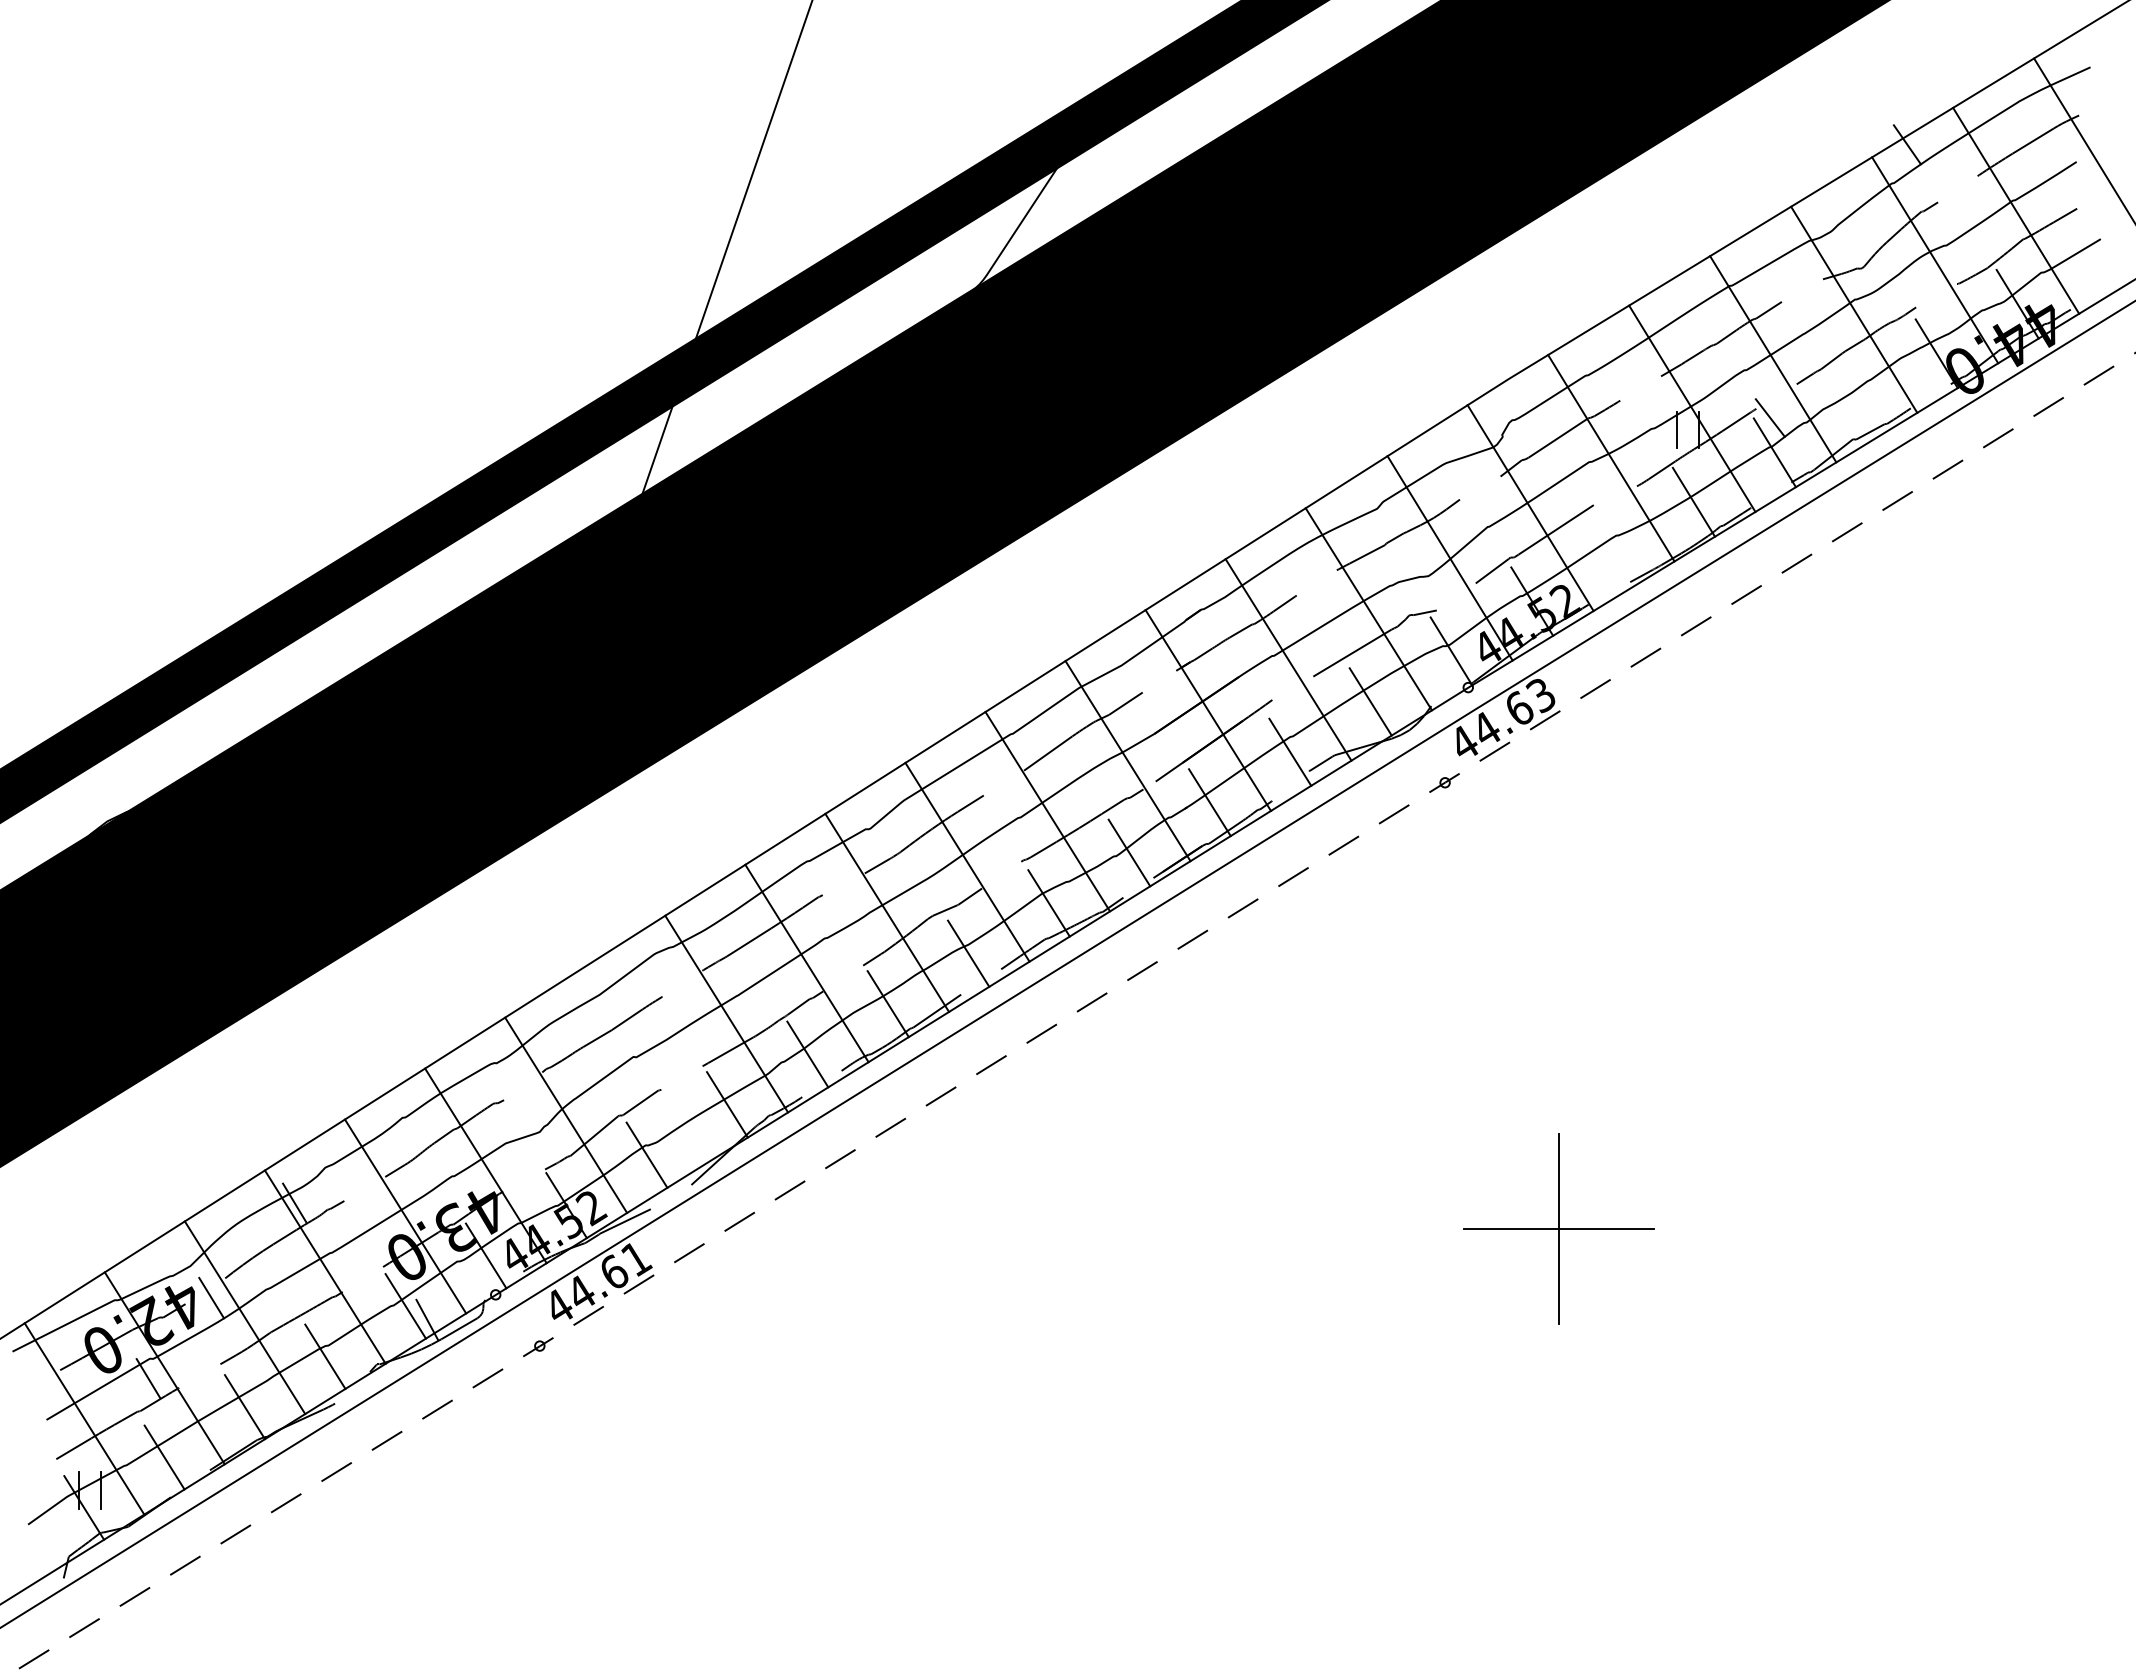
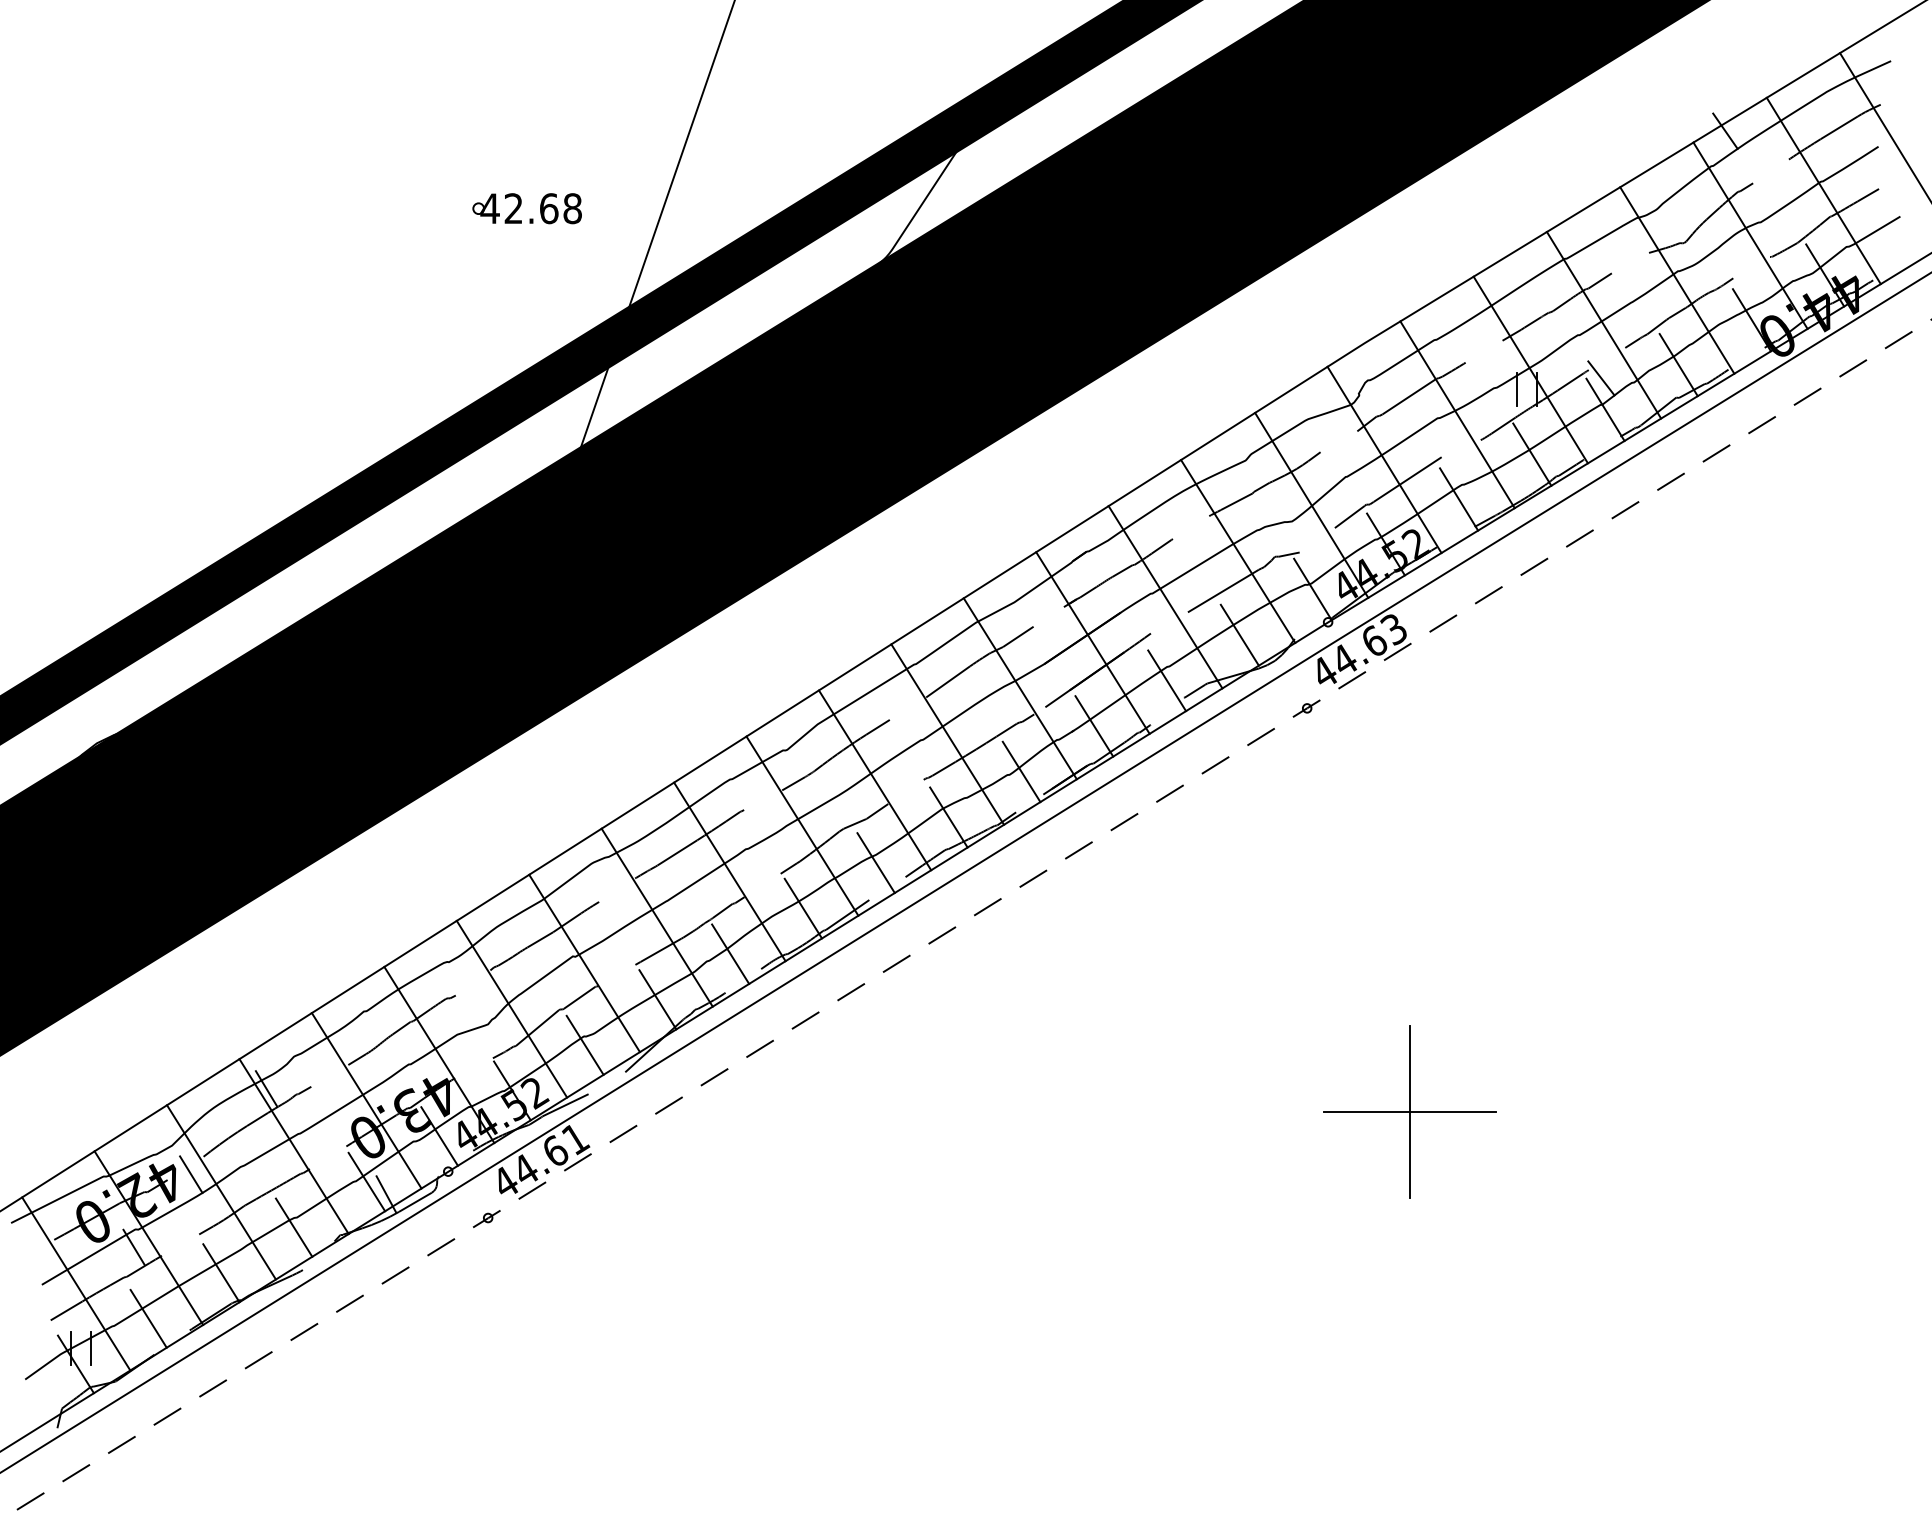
part: (576, 226) -> (521, 205), added
line: (1855, 402) -> (1678, 364), added
line: (1612, 551) -> (1458, 499), added
line: (646, 1064) -> (584, 963), added

